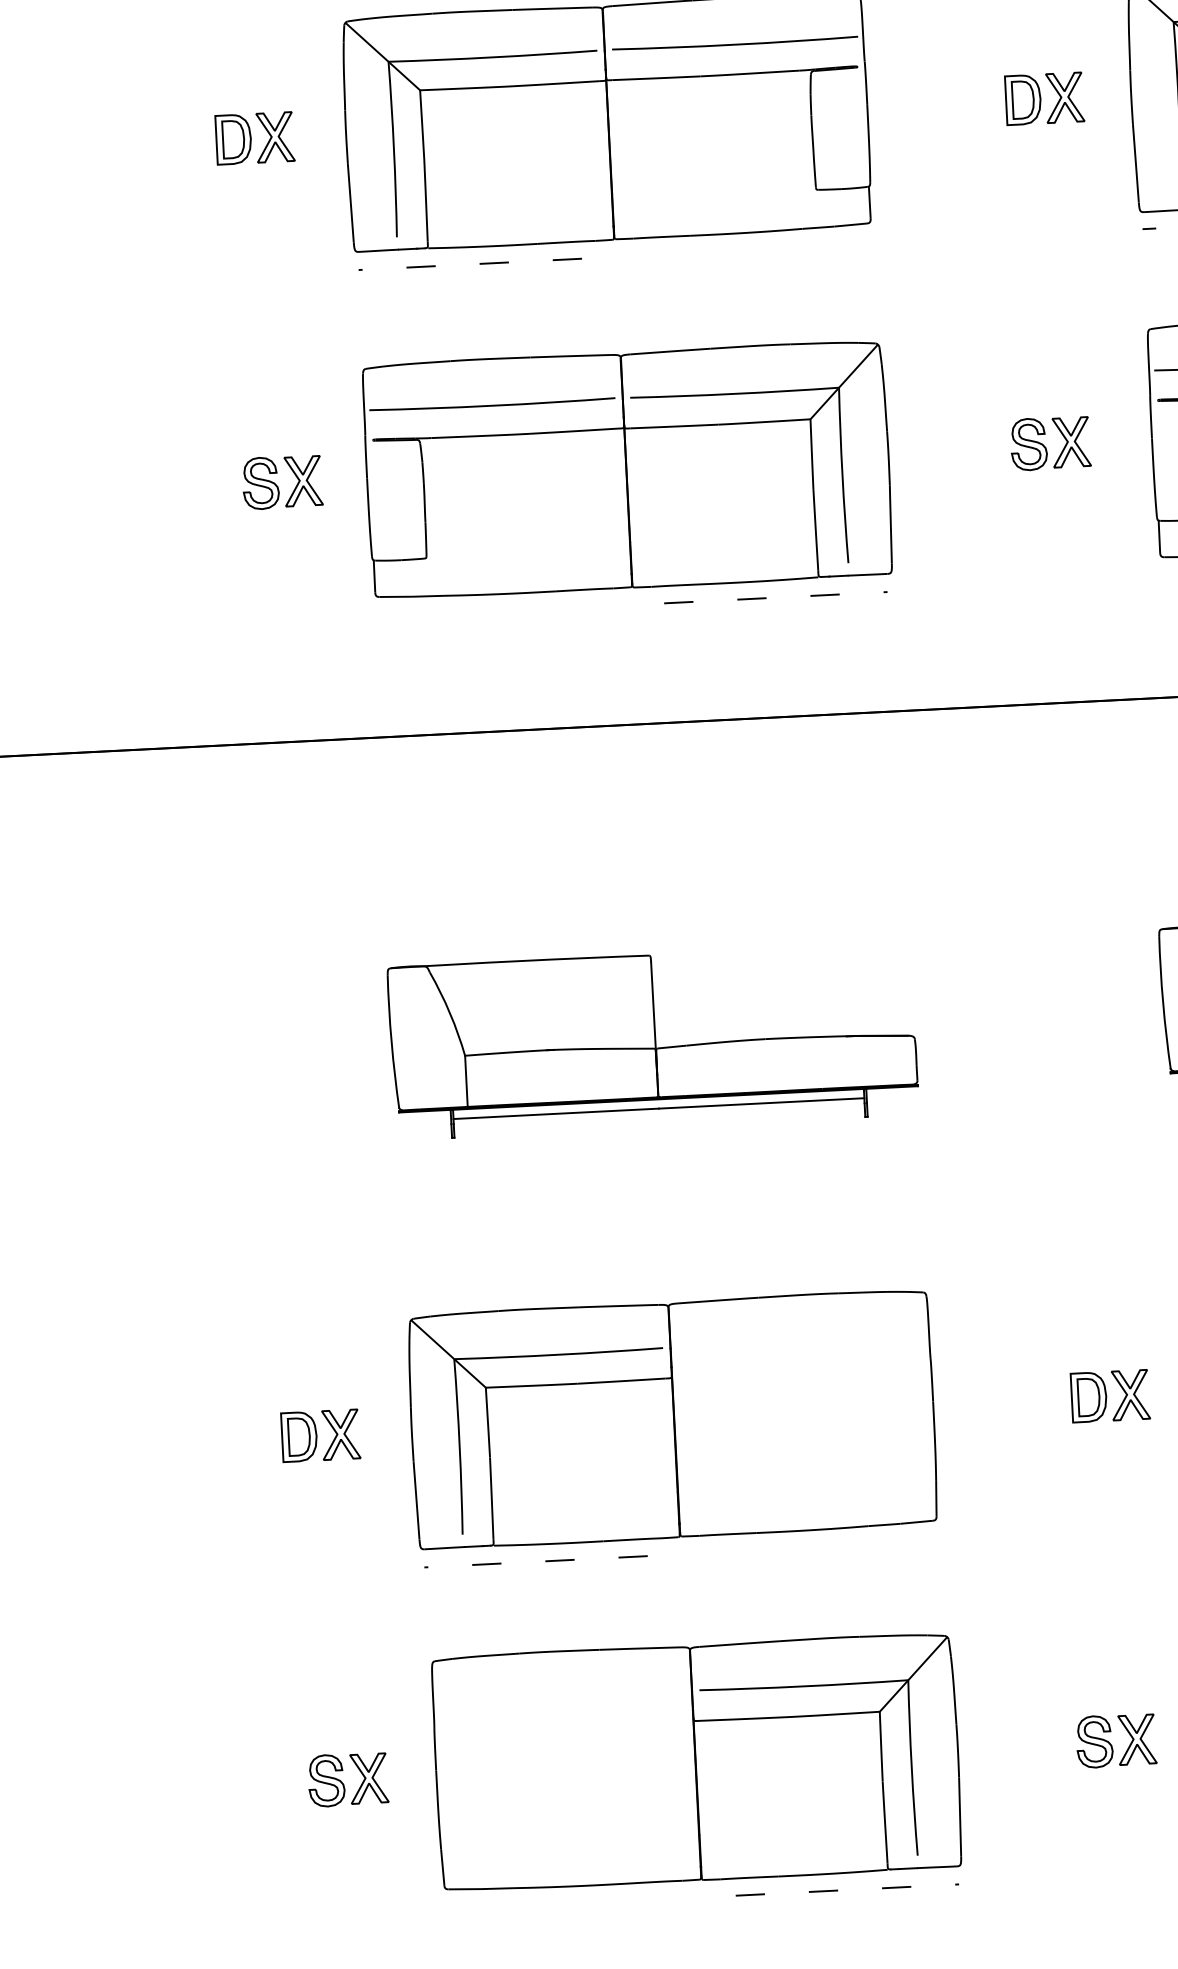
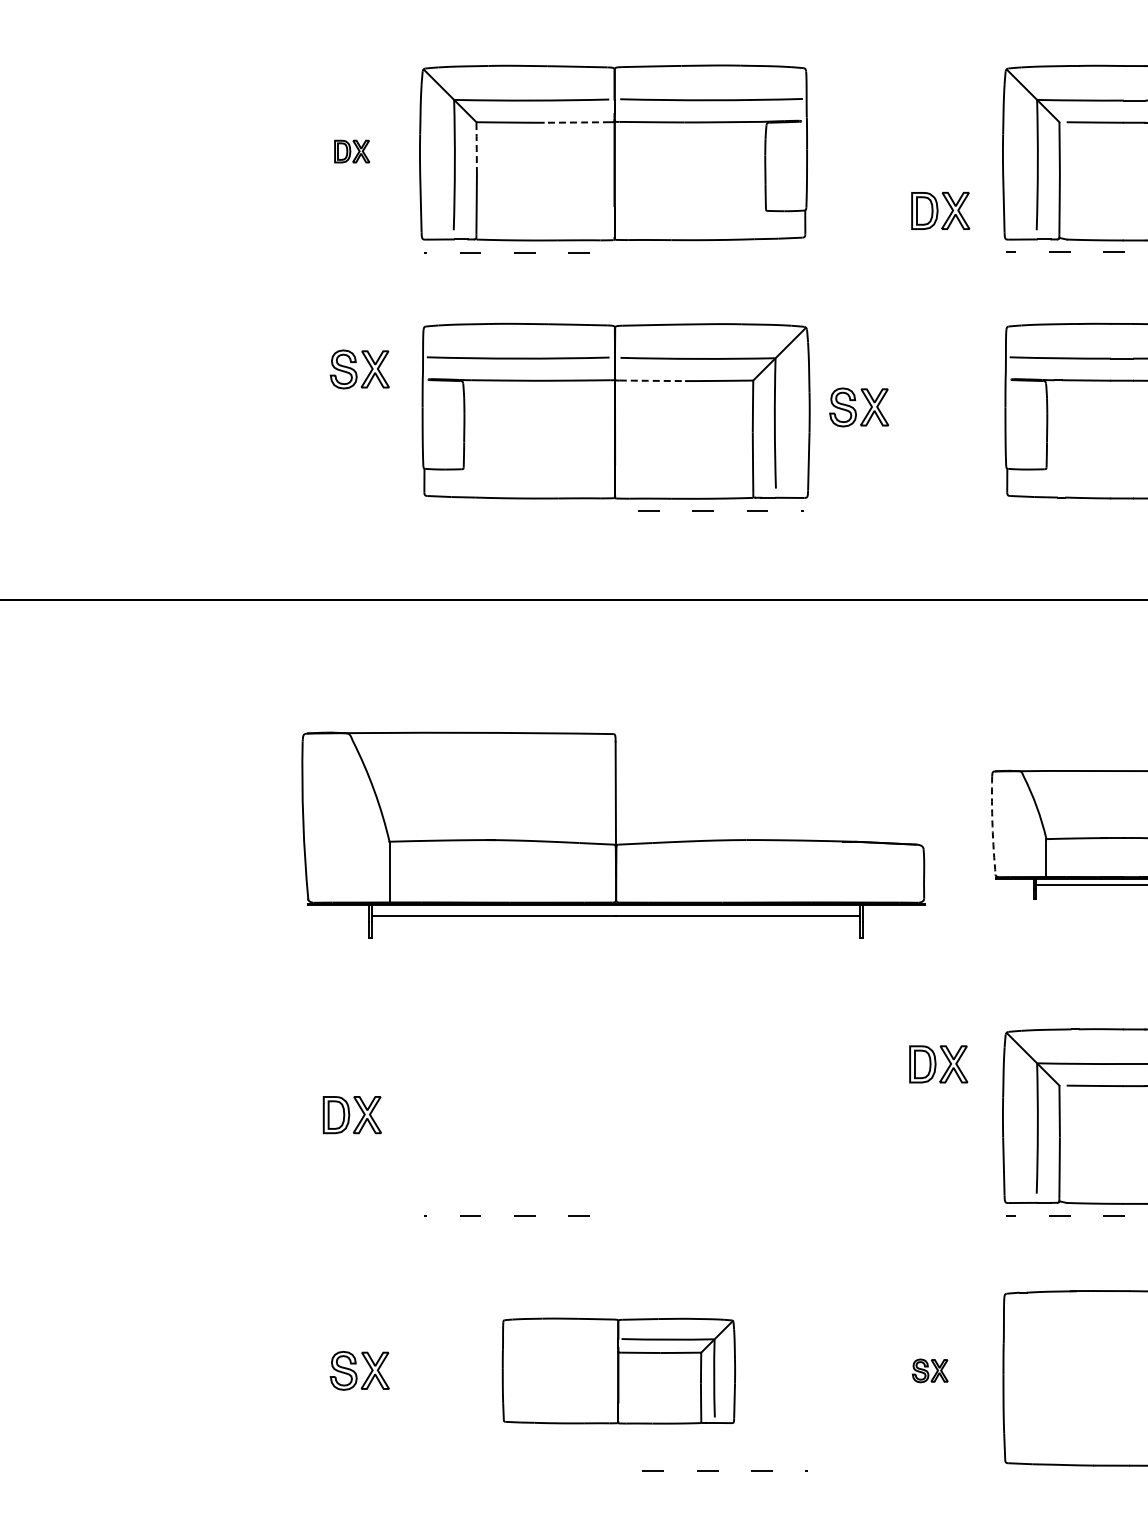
line: (554, 83) -> (576, 122), solid -> dashed
part: (1044, 98) -> (940, 210), moved
line: (421, 125) -> (476, 148), solid -> dashed
part: (253, 138) -> (351, 151), size x0.6
line: (676, 426) -> (653, 380), solid -> dashed
part: (1049, 443) -> (858, 407), moved
part: (282, 482) -> (359, 369), moved
arc: (1163, 1003) -> (992, 826), solid -> dashed
part: (653, 1040) -> (613, 834), size x1.6
part: (1110, 1396) -> (938, 1064), moved
part: (672, 1418) -> (613, 1115), removed
part: (1116, 1740) -> (930, 1370), size x0.6
part: (696, 1761) -> (618, 1370), size x0.6

